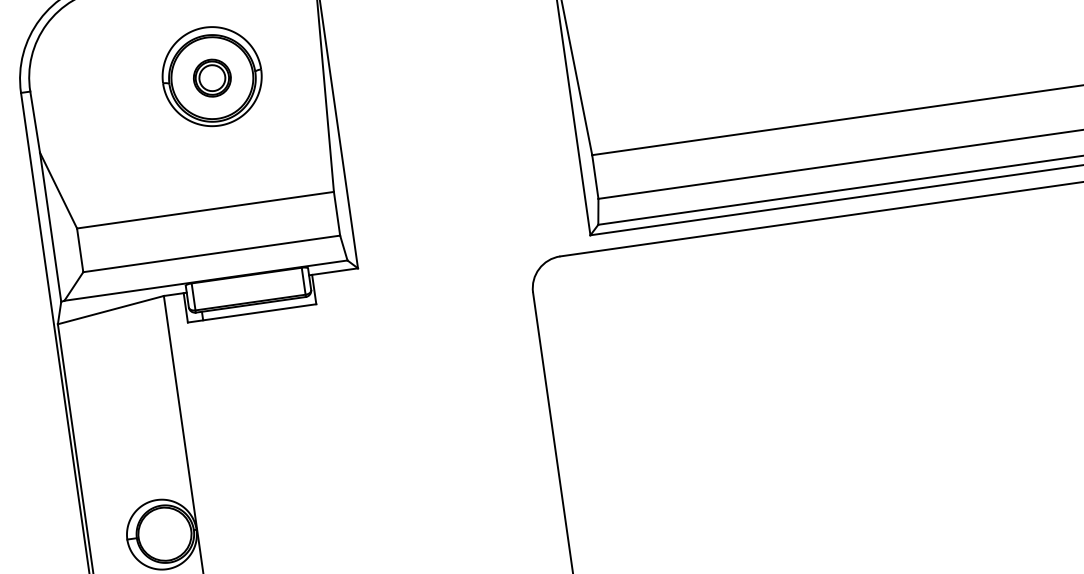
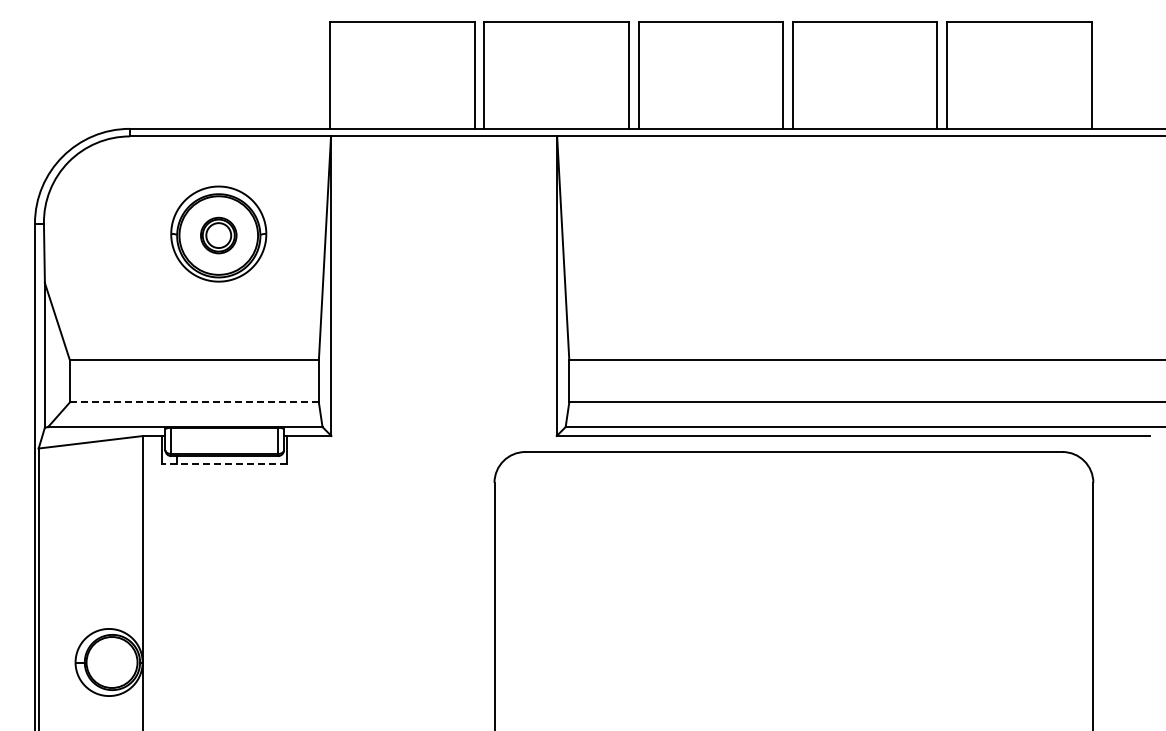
line: (211, 253) -> (194, 402), solid -> dashed
line: (251, 313) -> (224, 464), solid -> dashed

